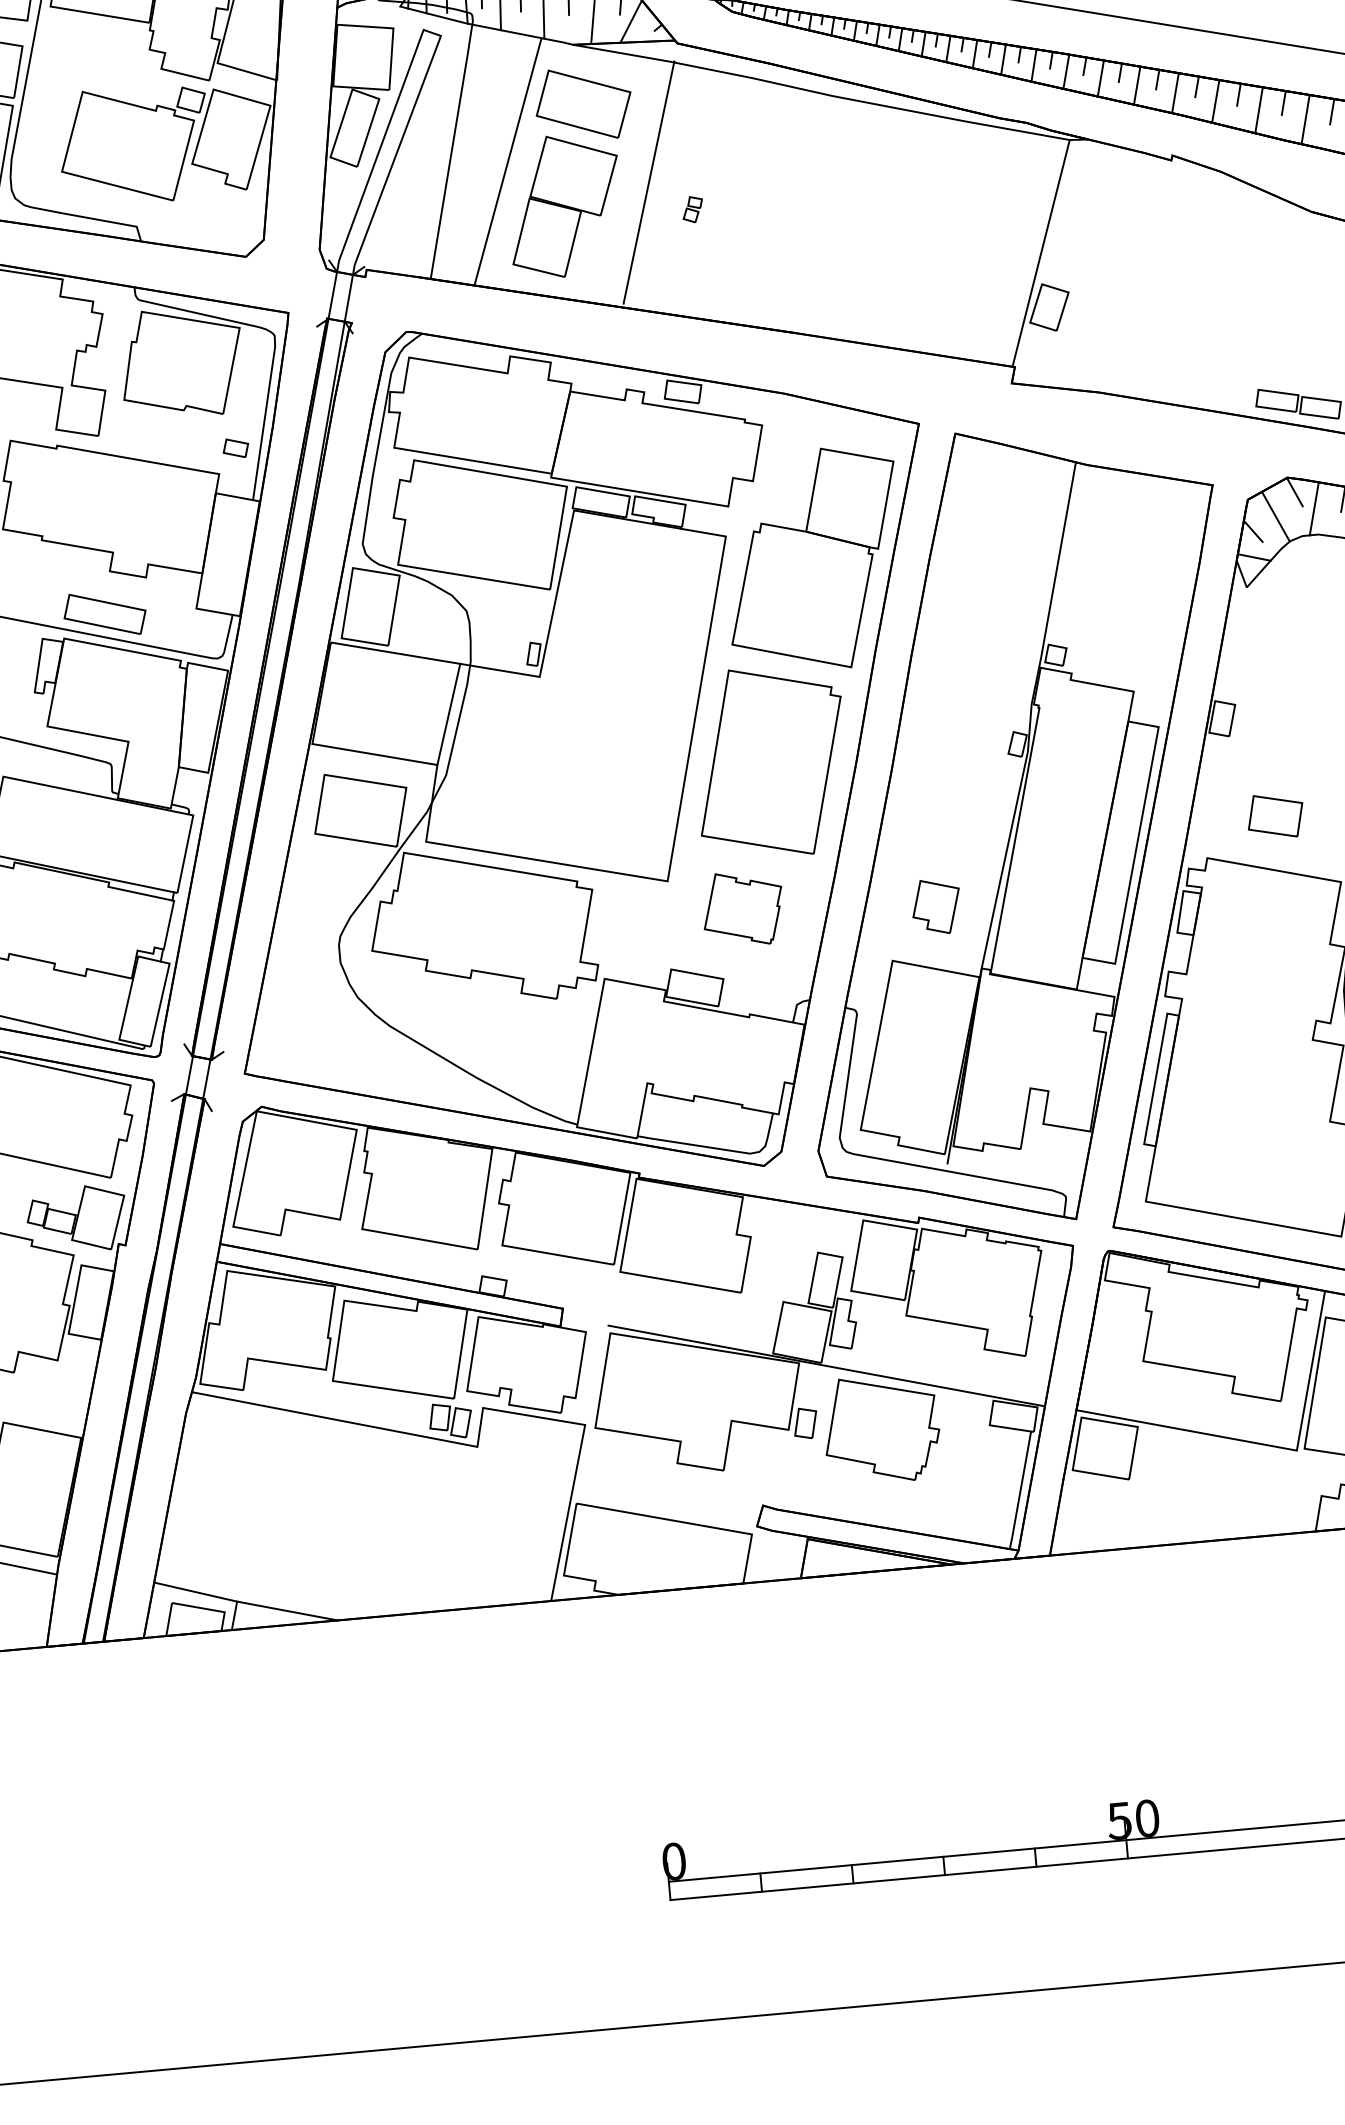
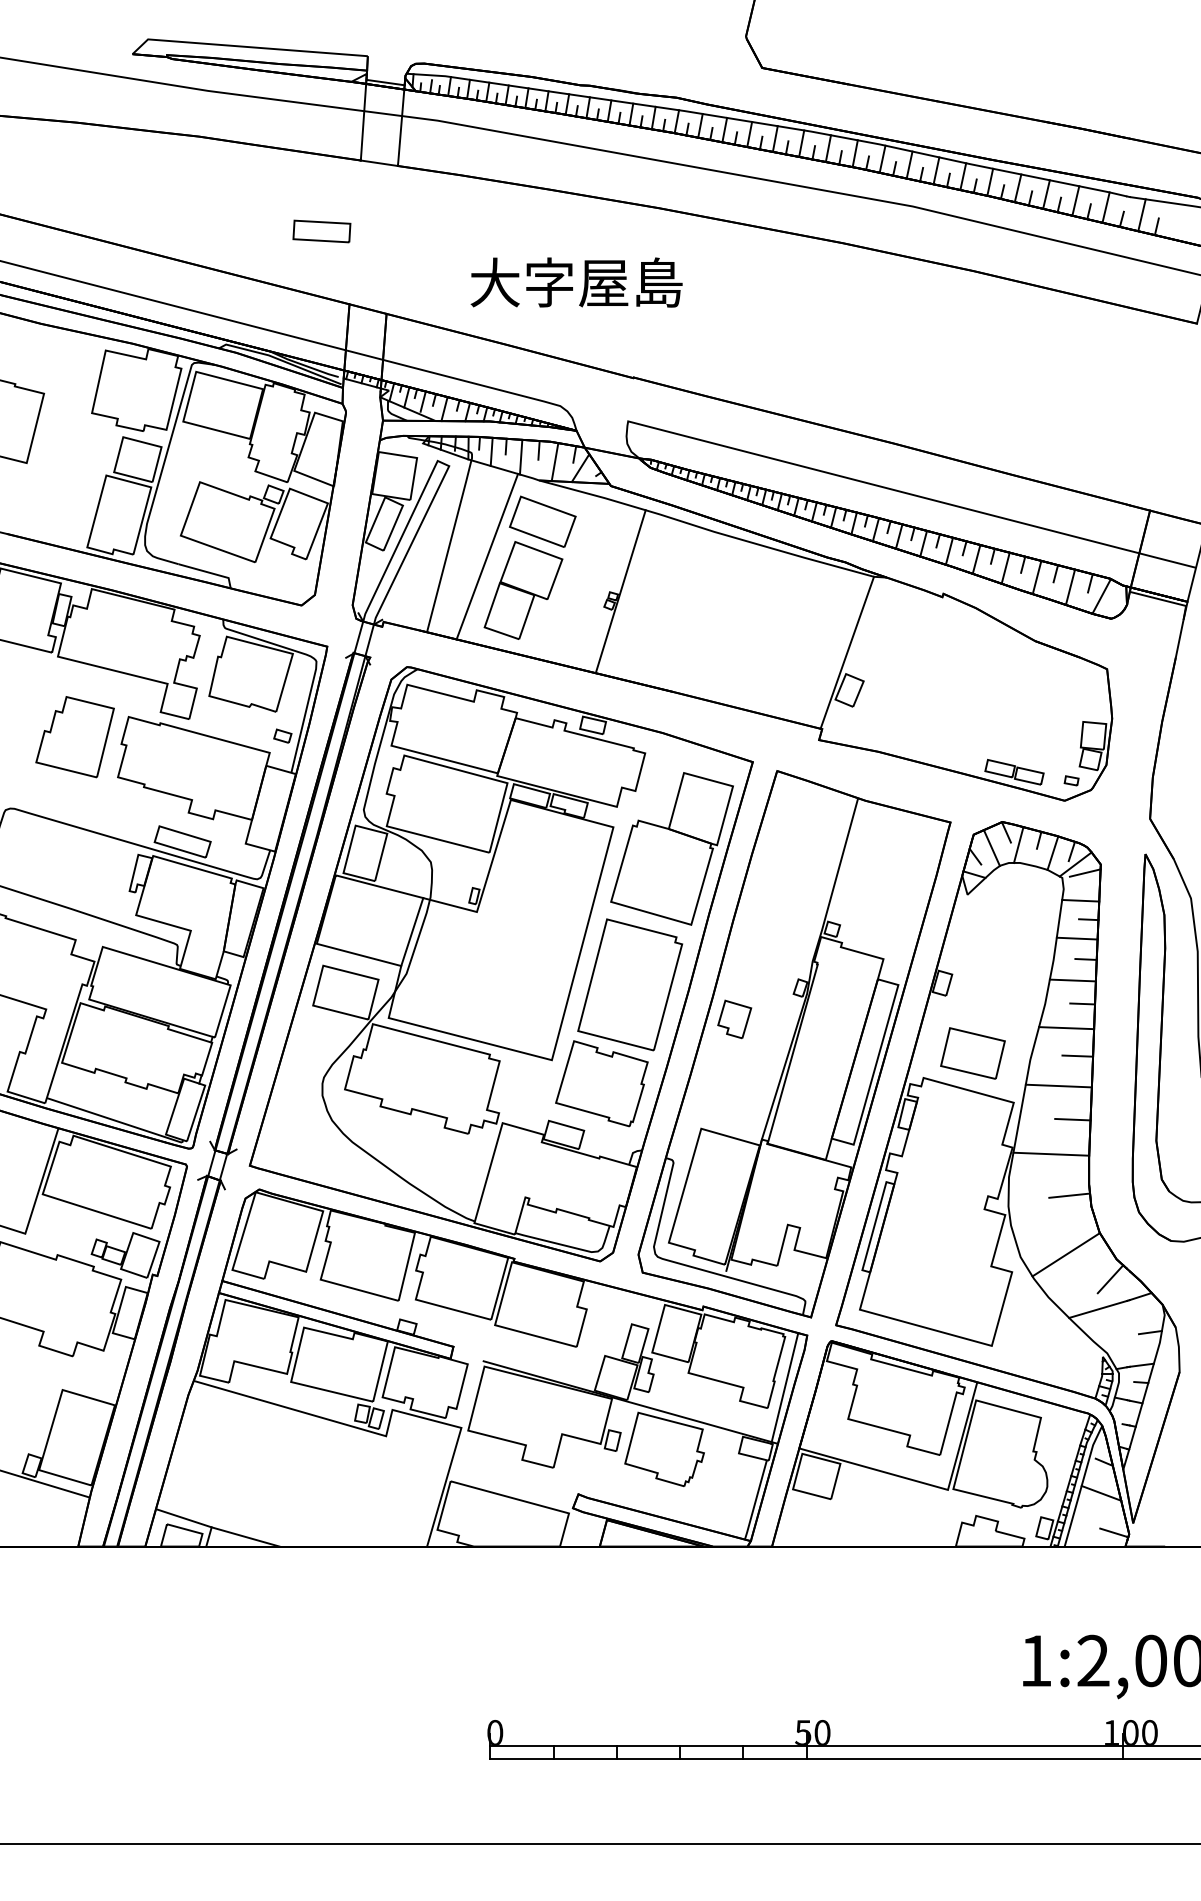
line: (648, 182) -> (620, 591), moved
part: (1274, 816) -> (972, 1053), size x1.67
part: (936, 906) -> (734, 1019), moved
part: (742, 908) -> (601, 1083), size x1.67
line: (1047, 1325) -> (784, 1388), added

